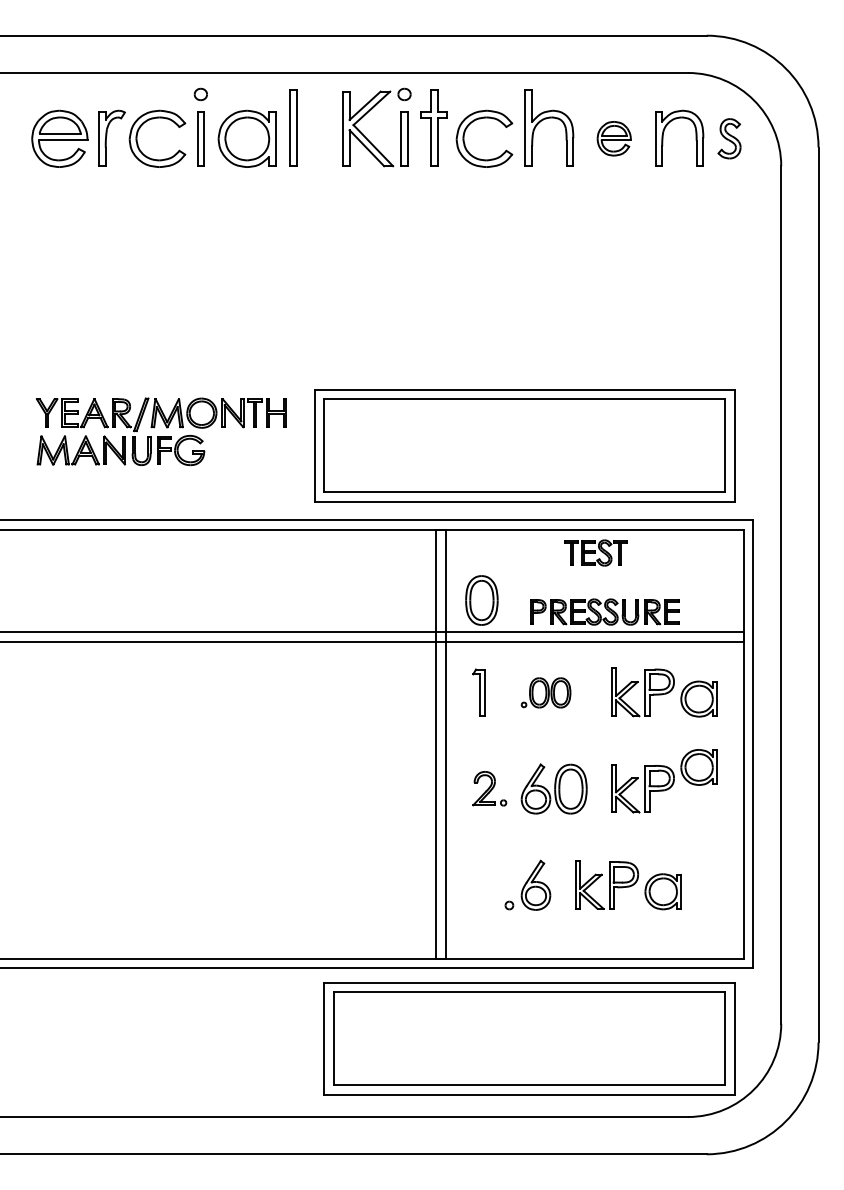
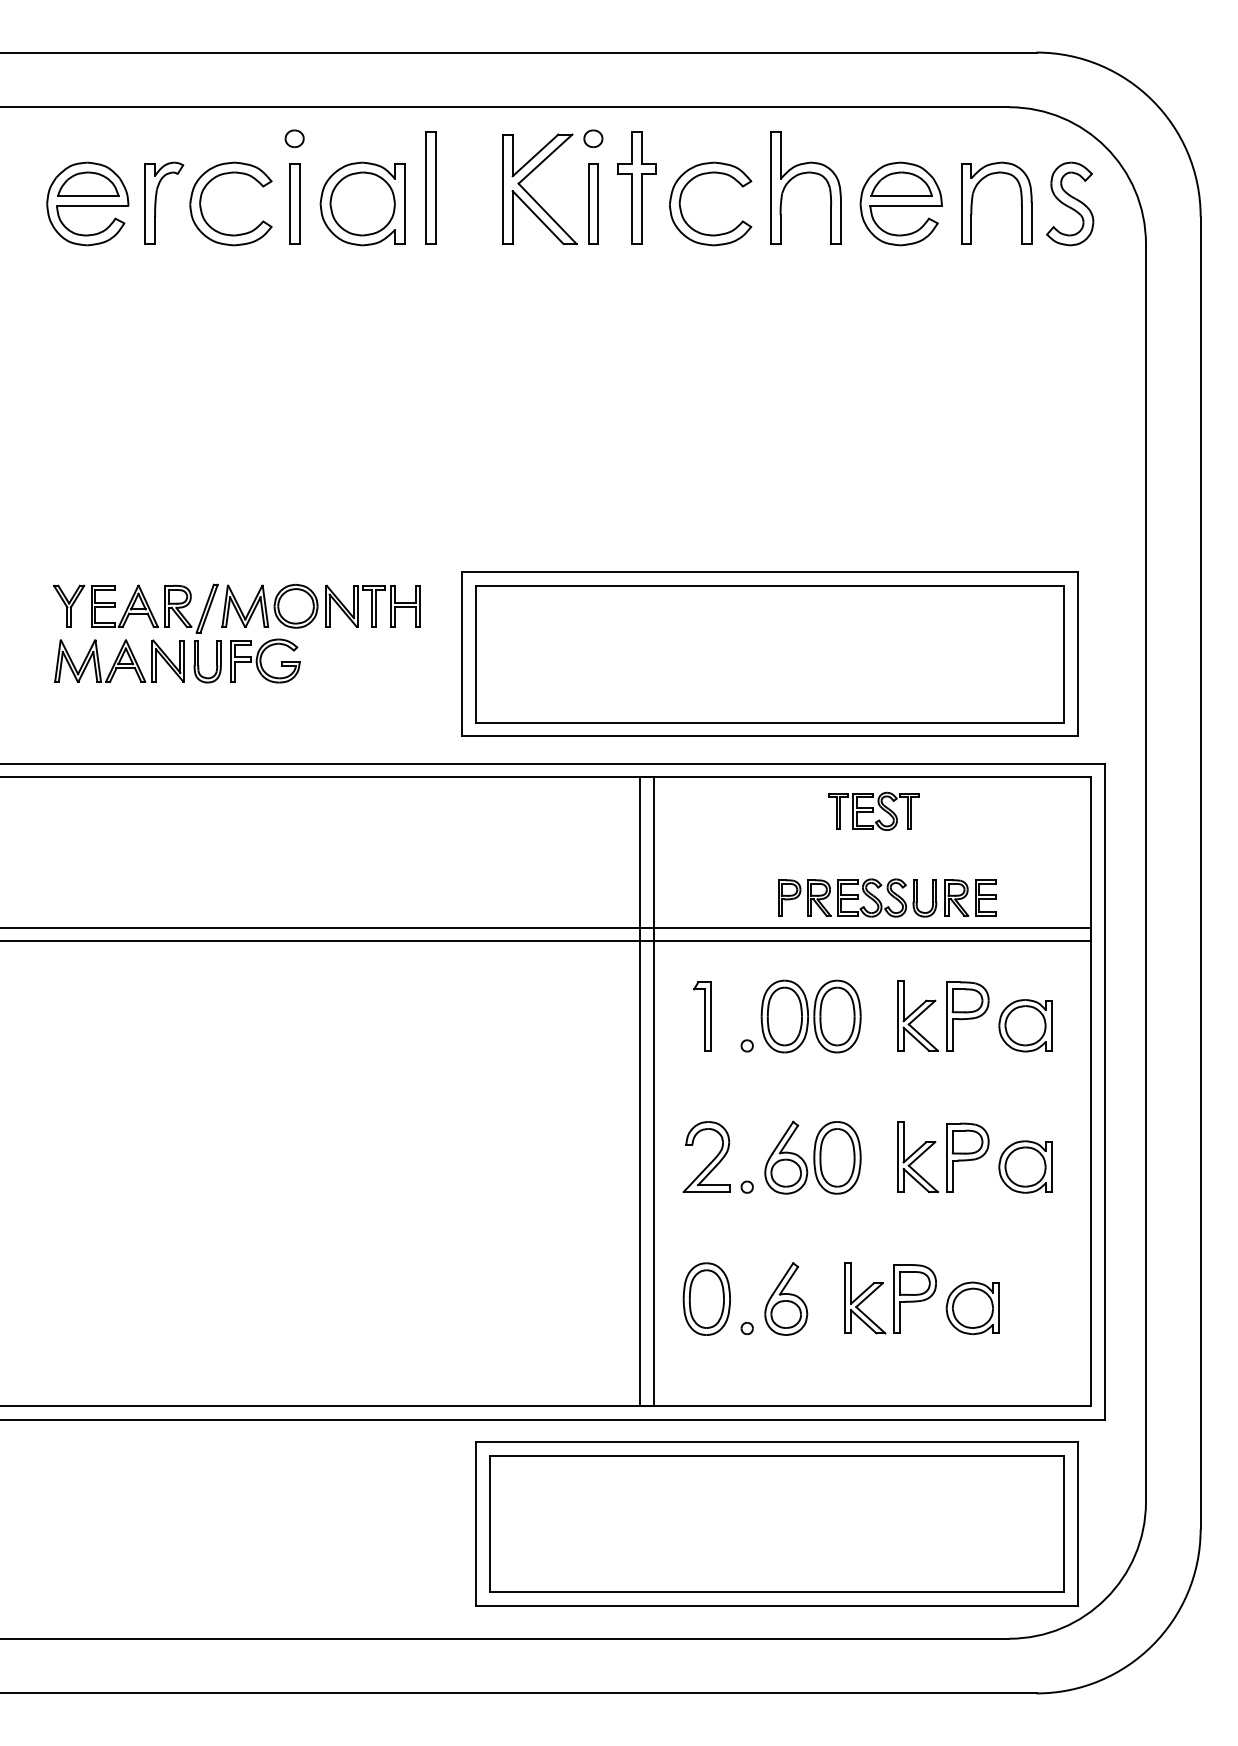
part: (613, 138) -> (899, 203), size x1.67
part: (729, 138) -> (1070, 203), size x1.43
part: (481, 600) -> (706, 1299), moved
part: (545, 692) -> (800, 1016), size x1.67
part: (698, 767) -> (1024, 1167), moved
part: (489, 788) -> (718, 1156), size x1.43

